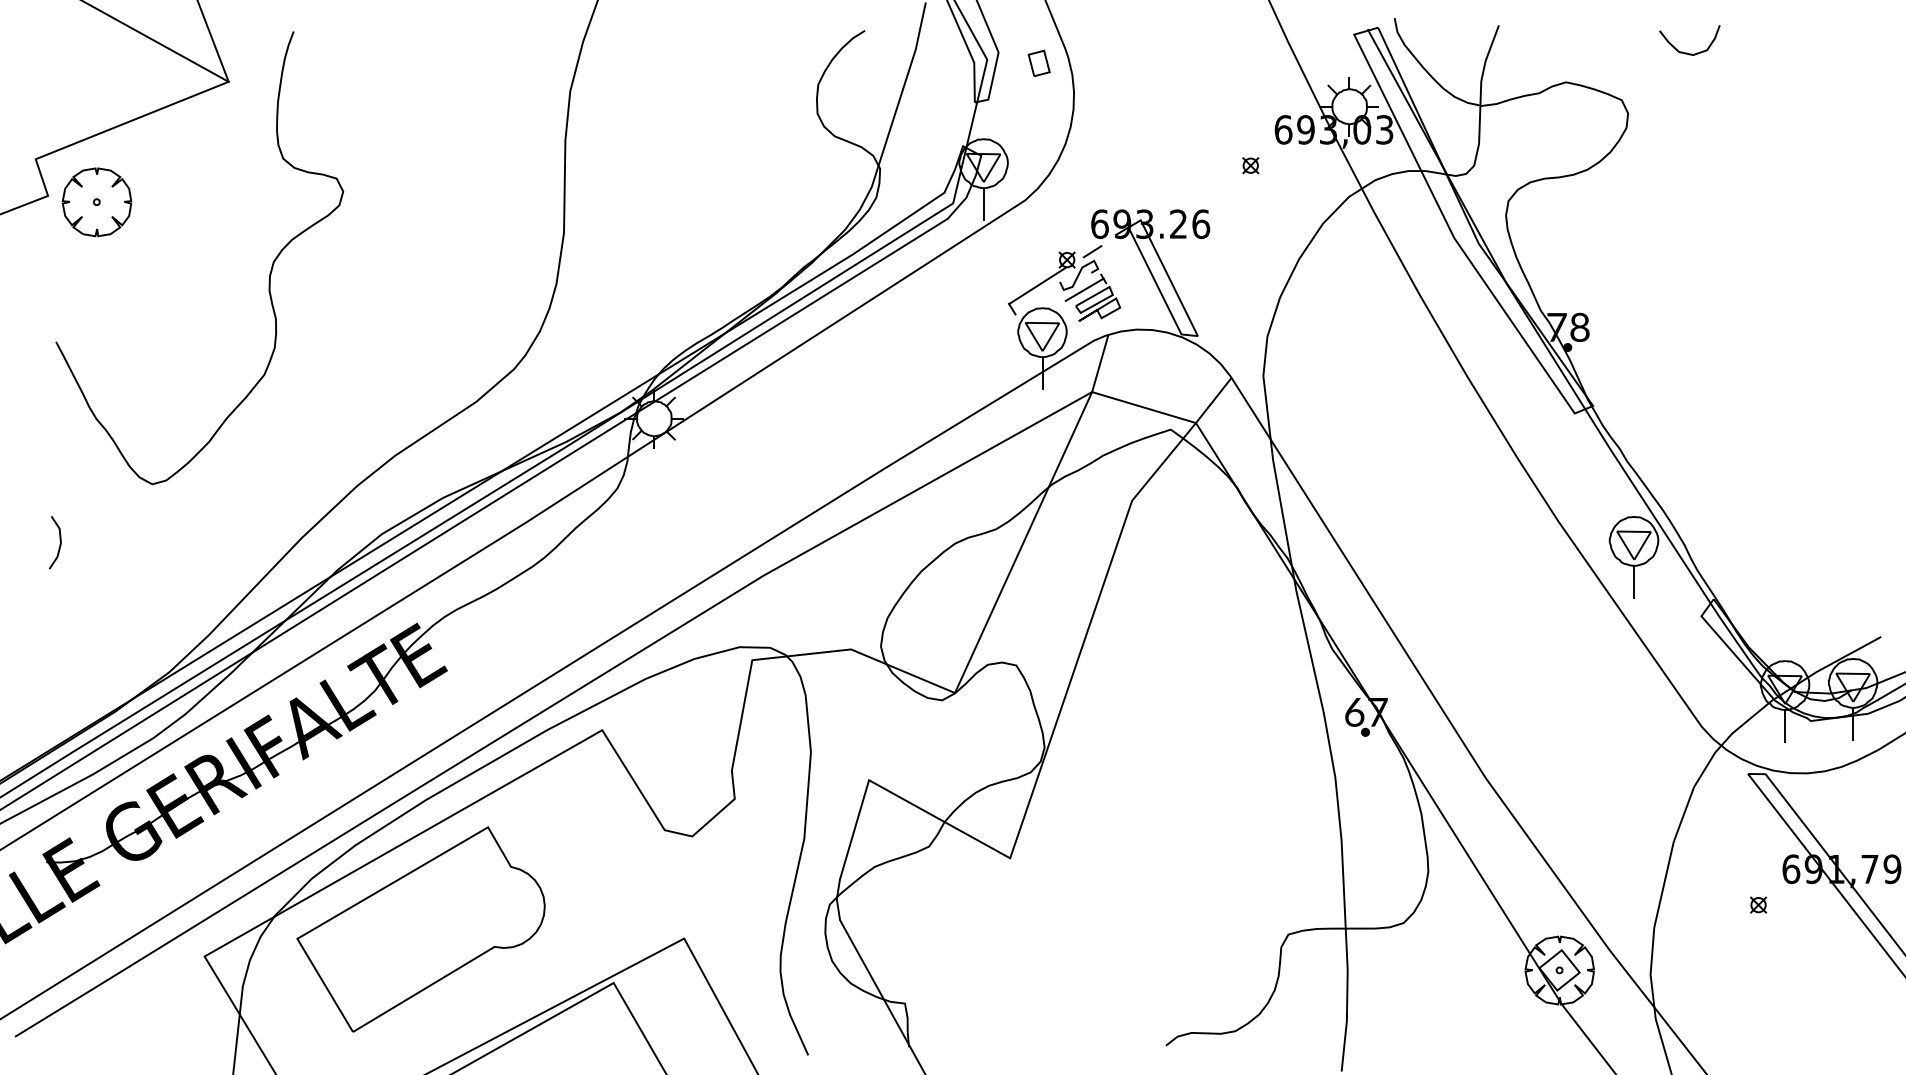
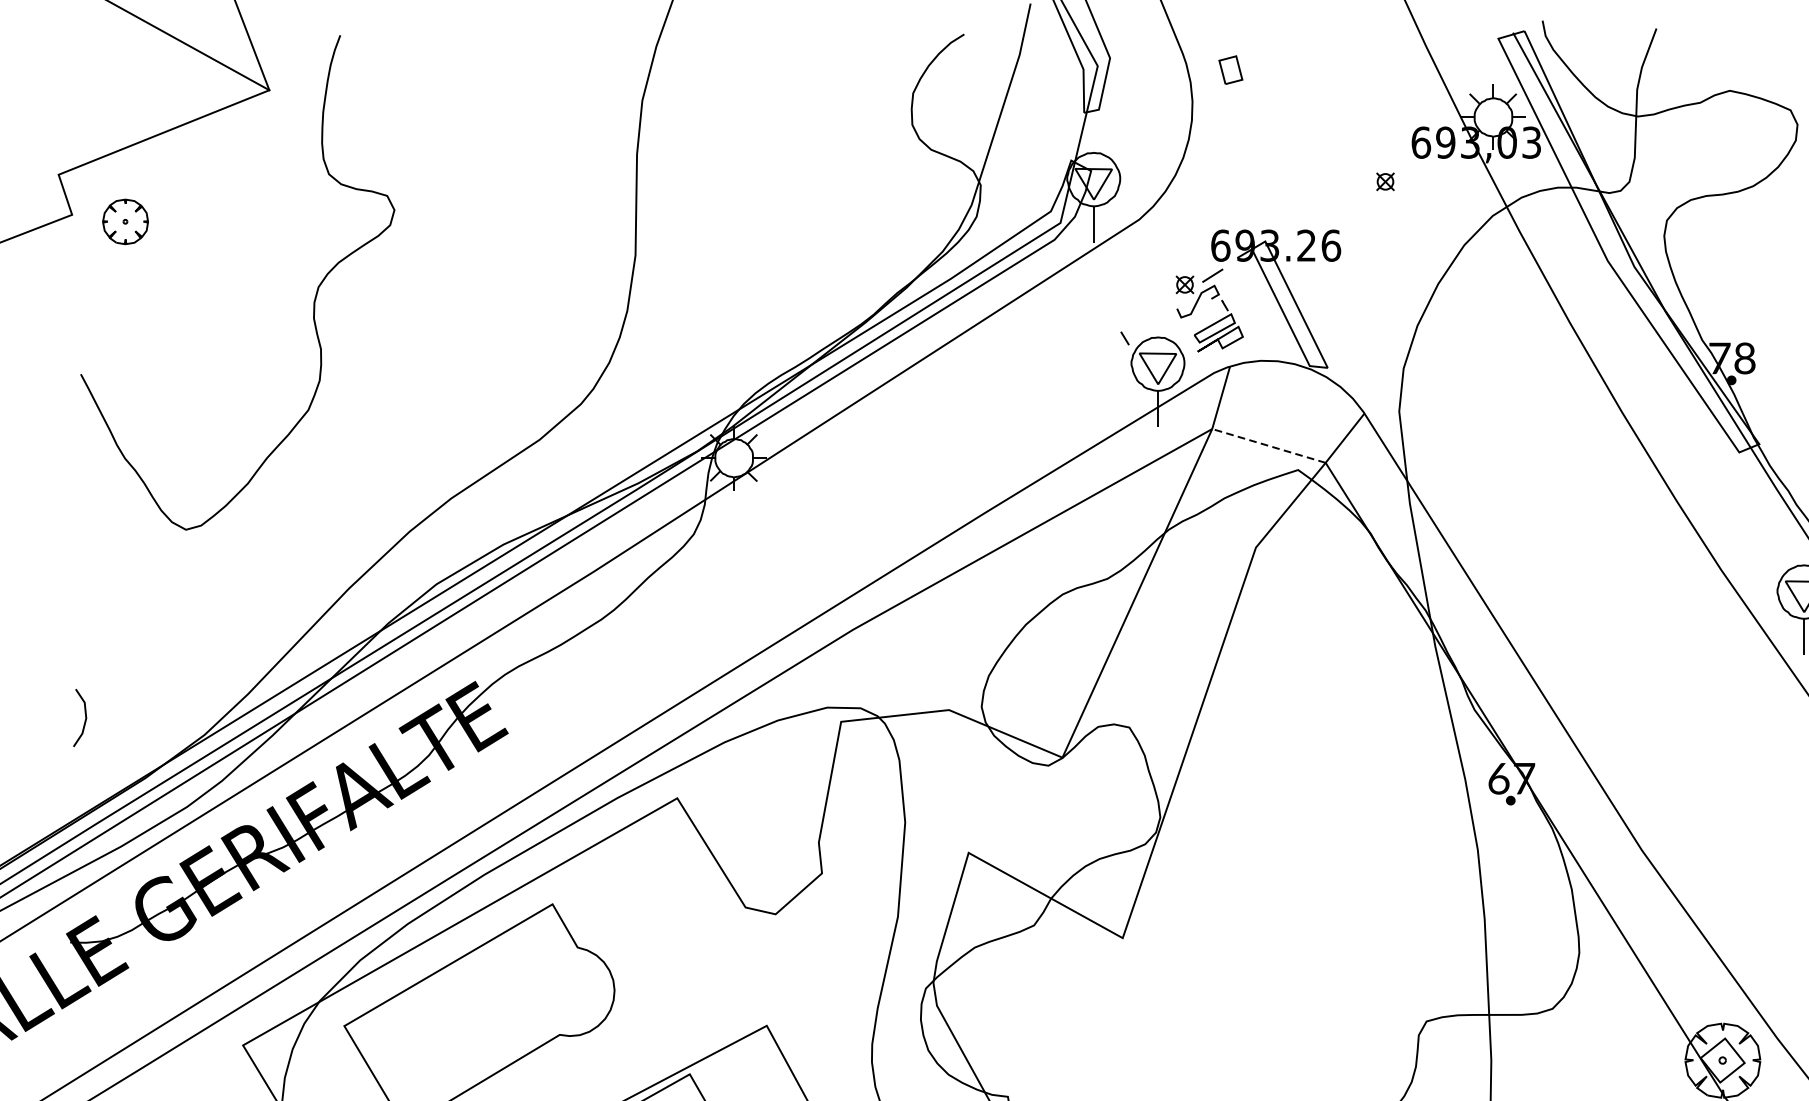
part: (1038, 62) -> (1230, 69), moved
part: (96, 202) -> (125, 222), size x0.6
line: (1037, 285) -> (1152, 312), removed
line: (1084, 289) -> (1203, 317), removed
line: (1143, 407) -> (1268, 445), solid -> dashed
line: (59, 540) -> (84, 715), moved

